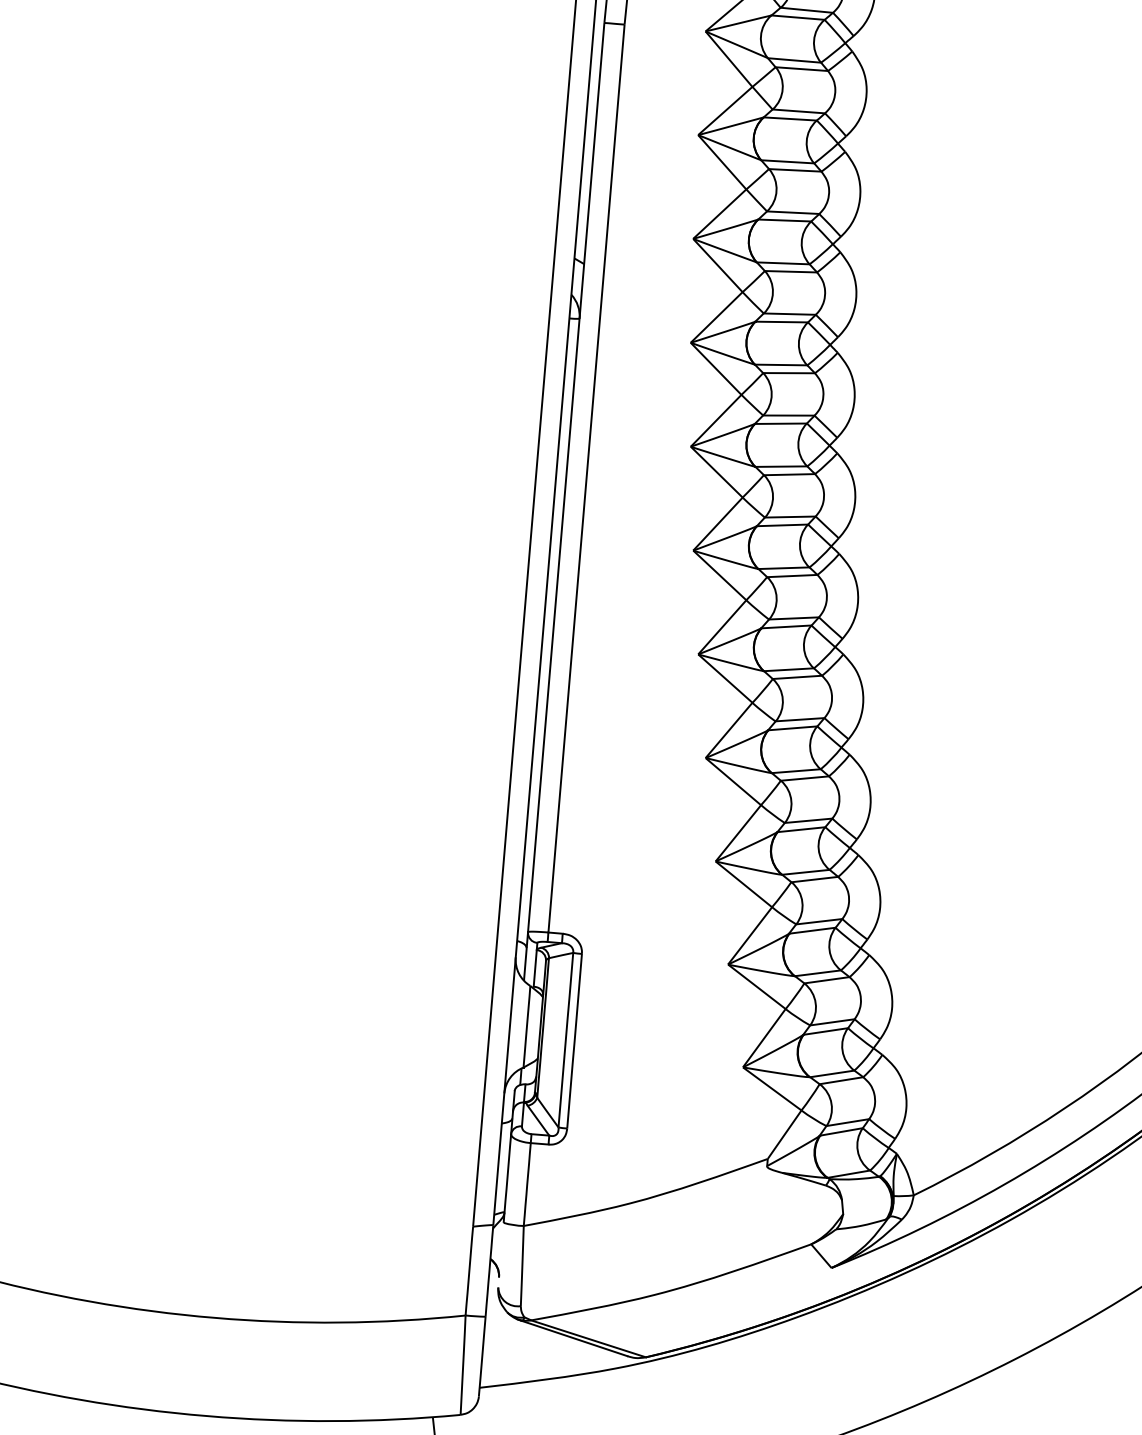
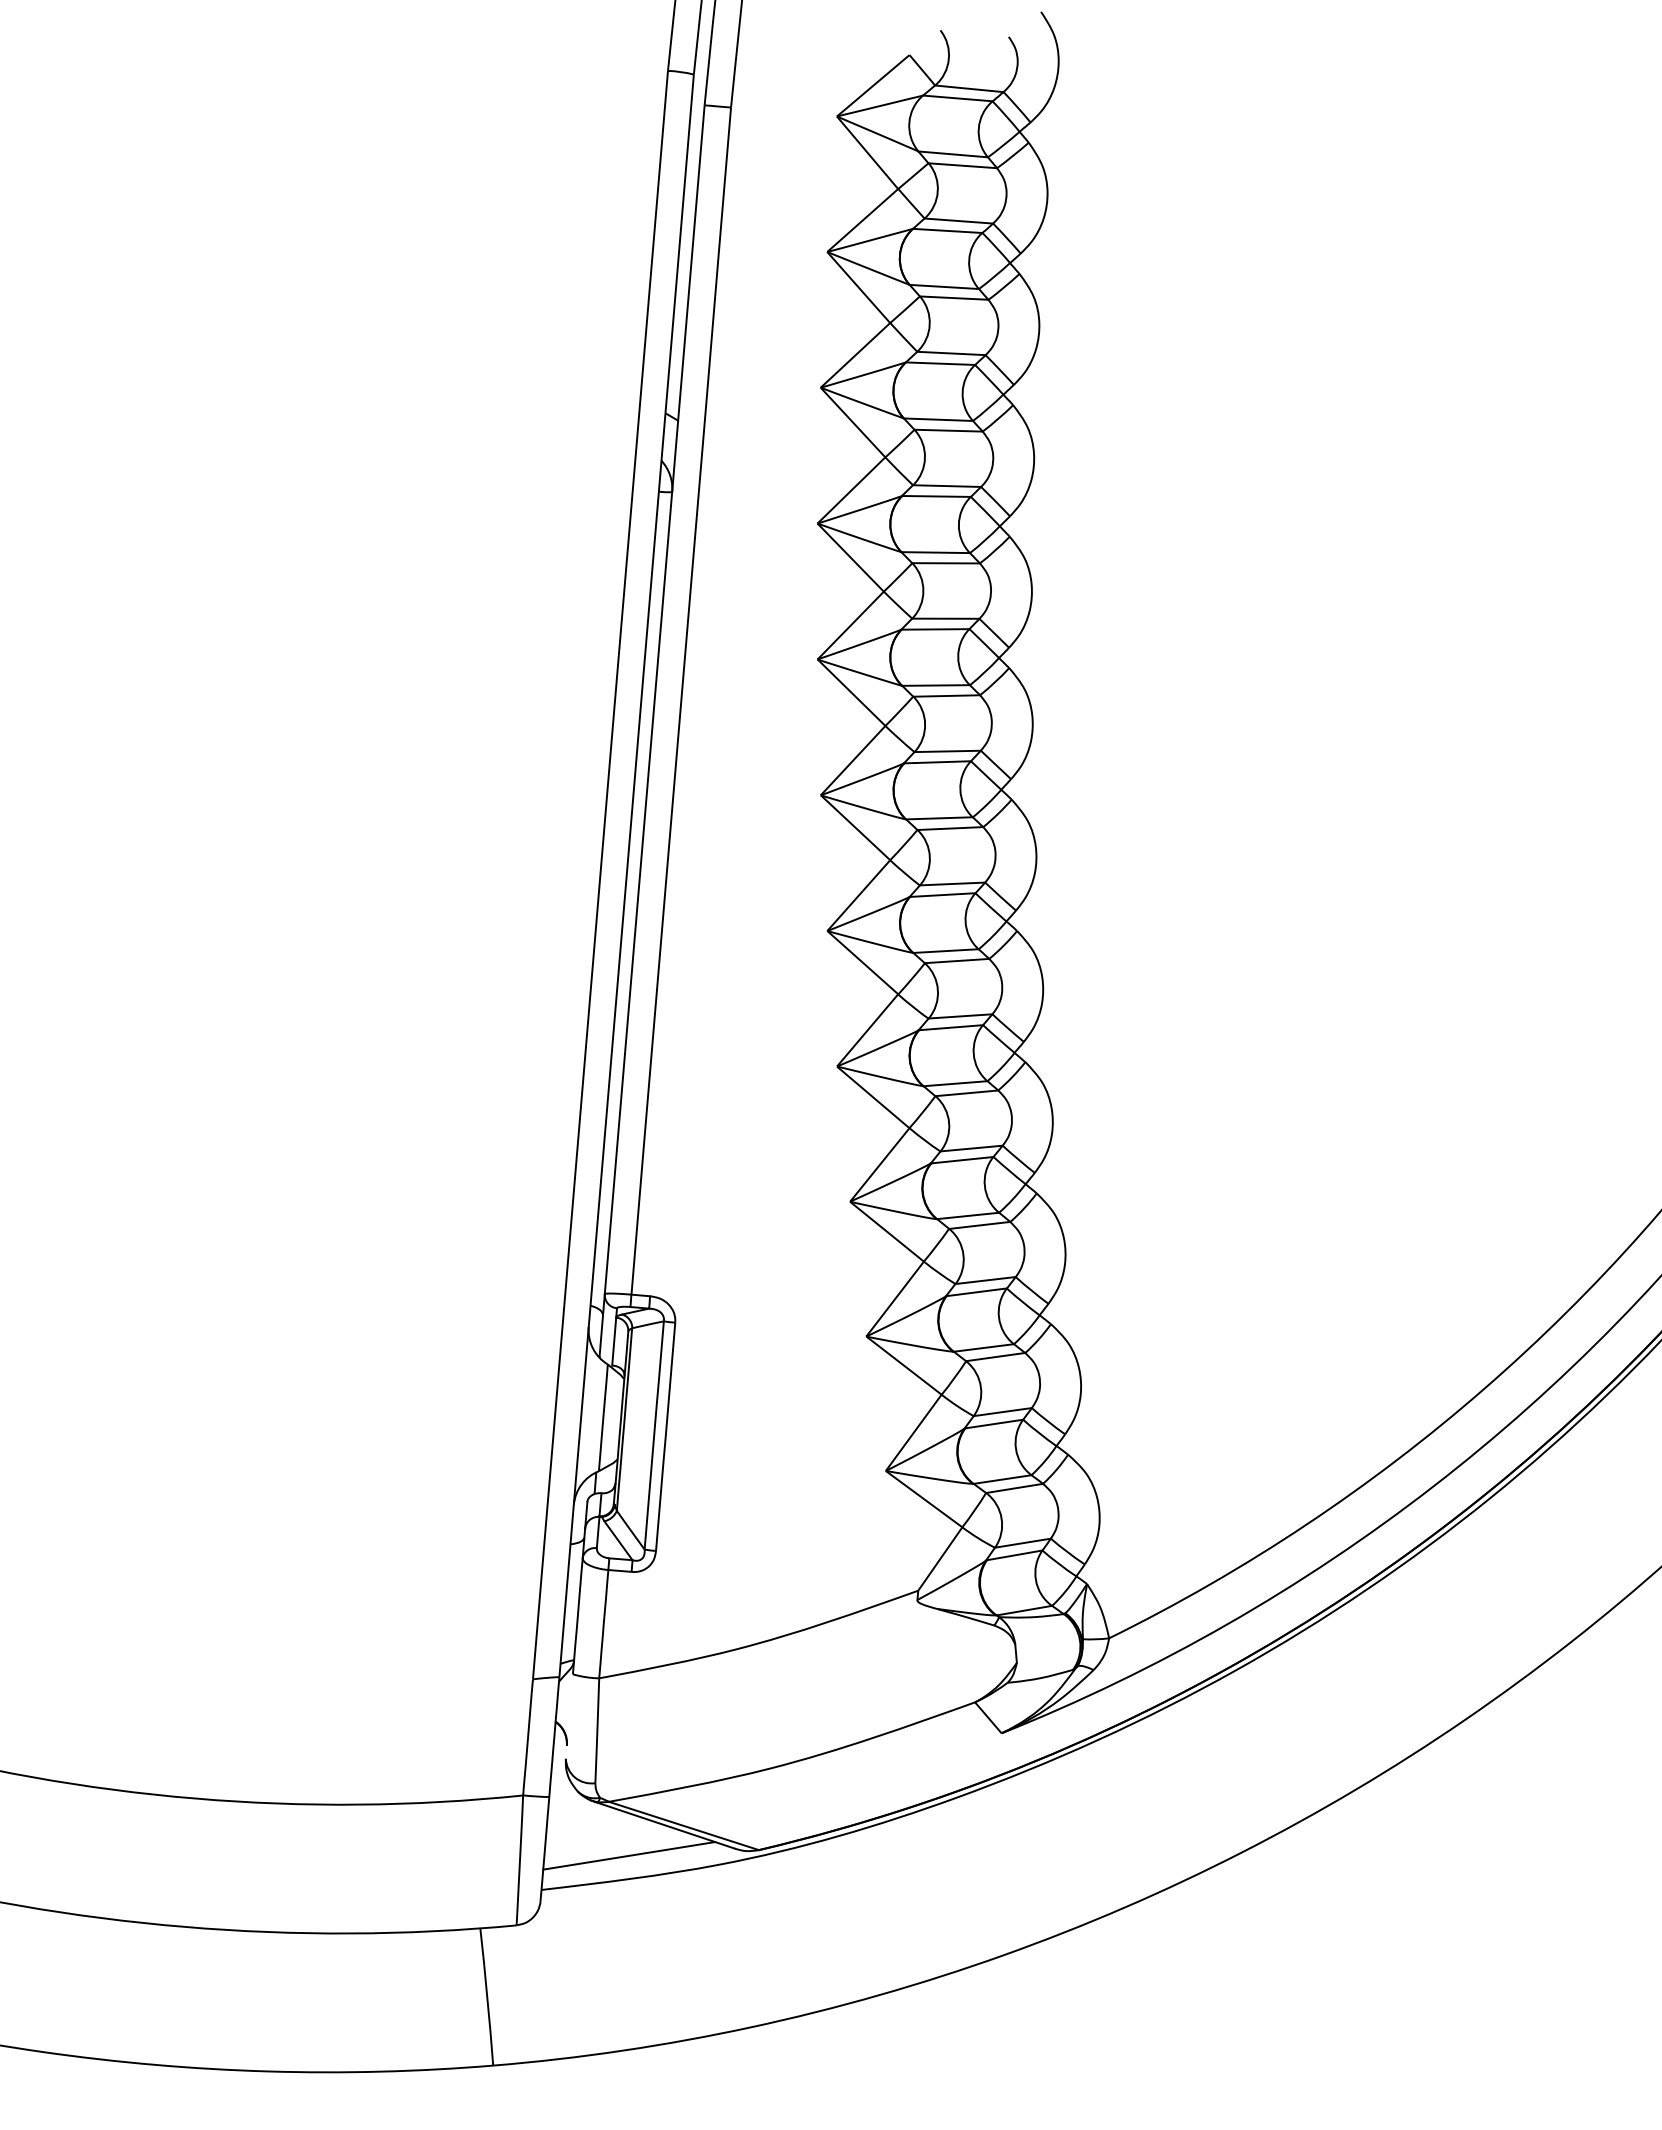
line: (546, 1361) -> (629, 1855), added

